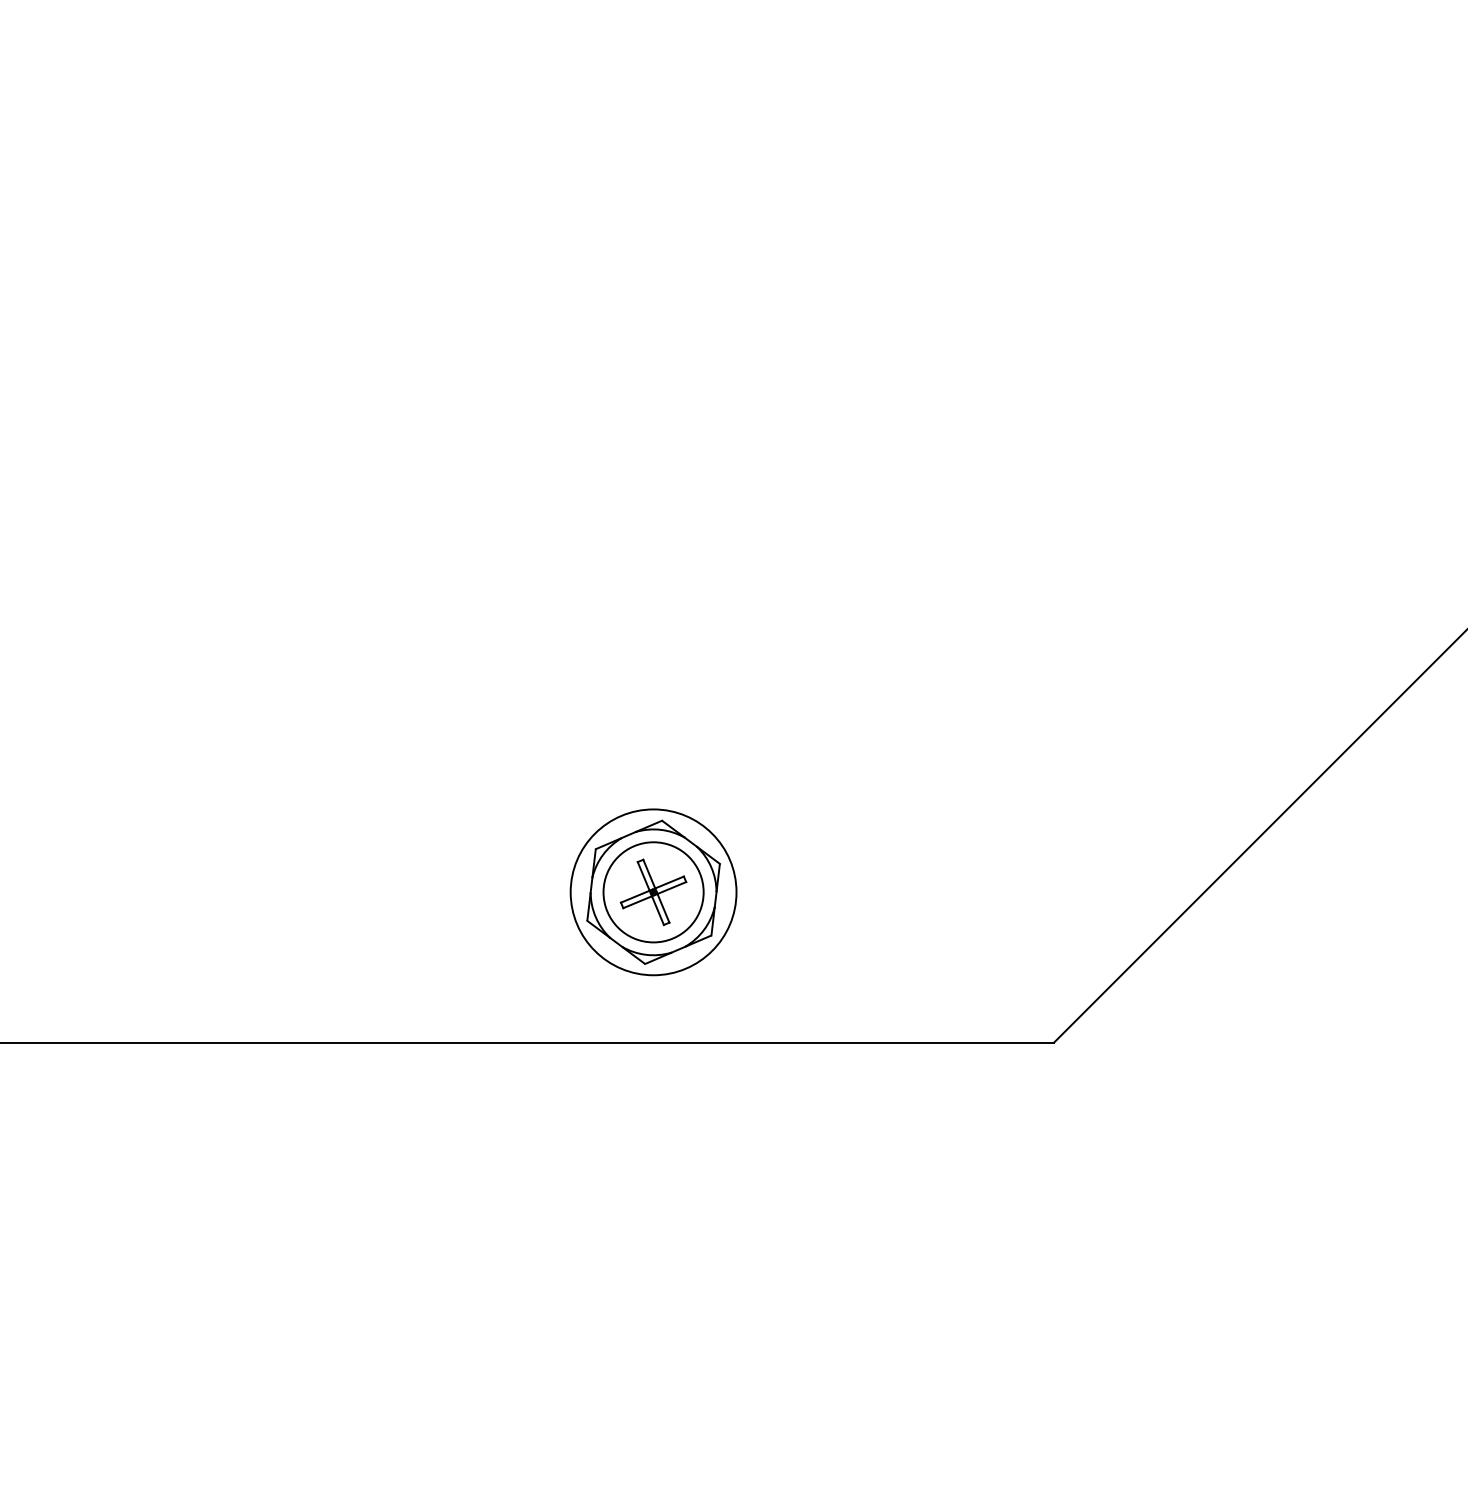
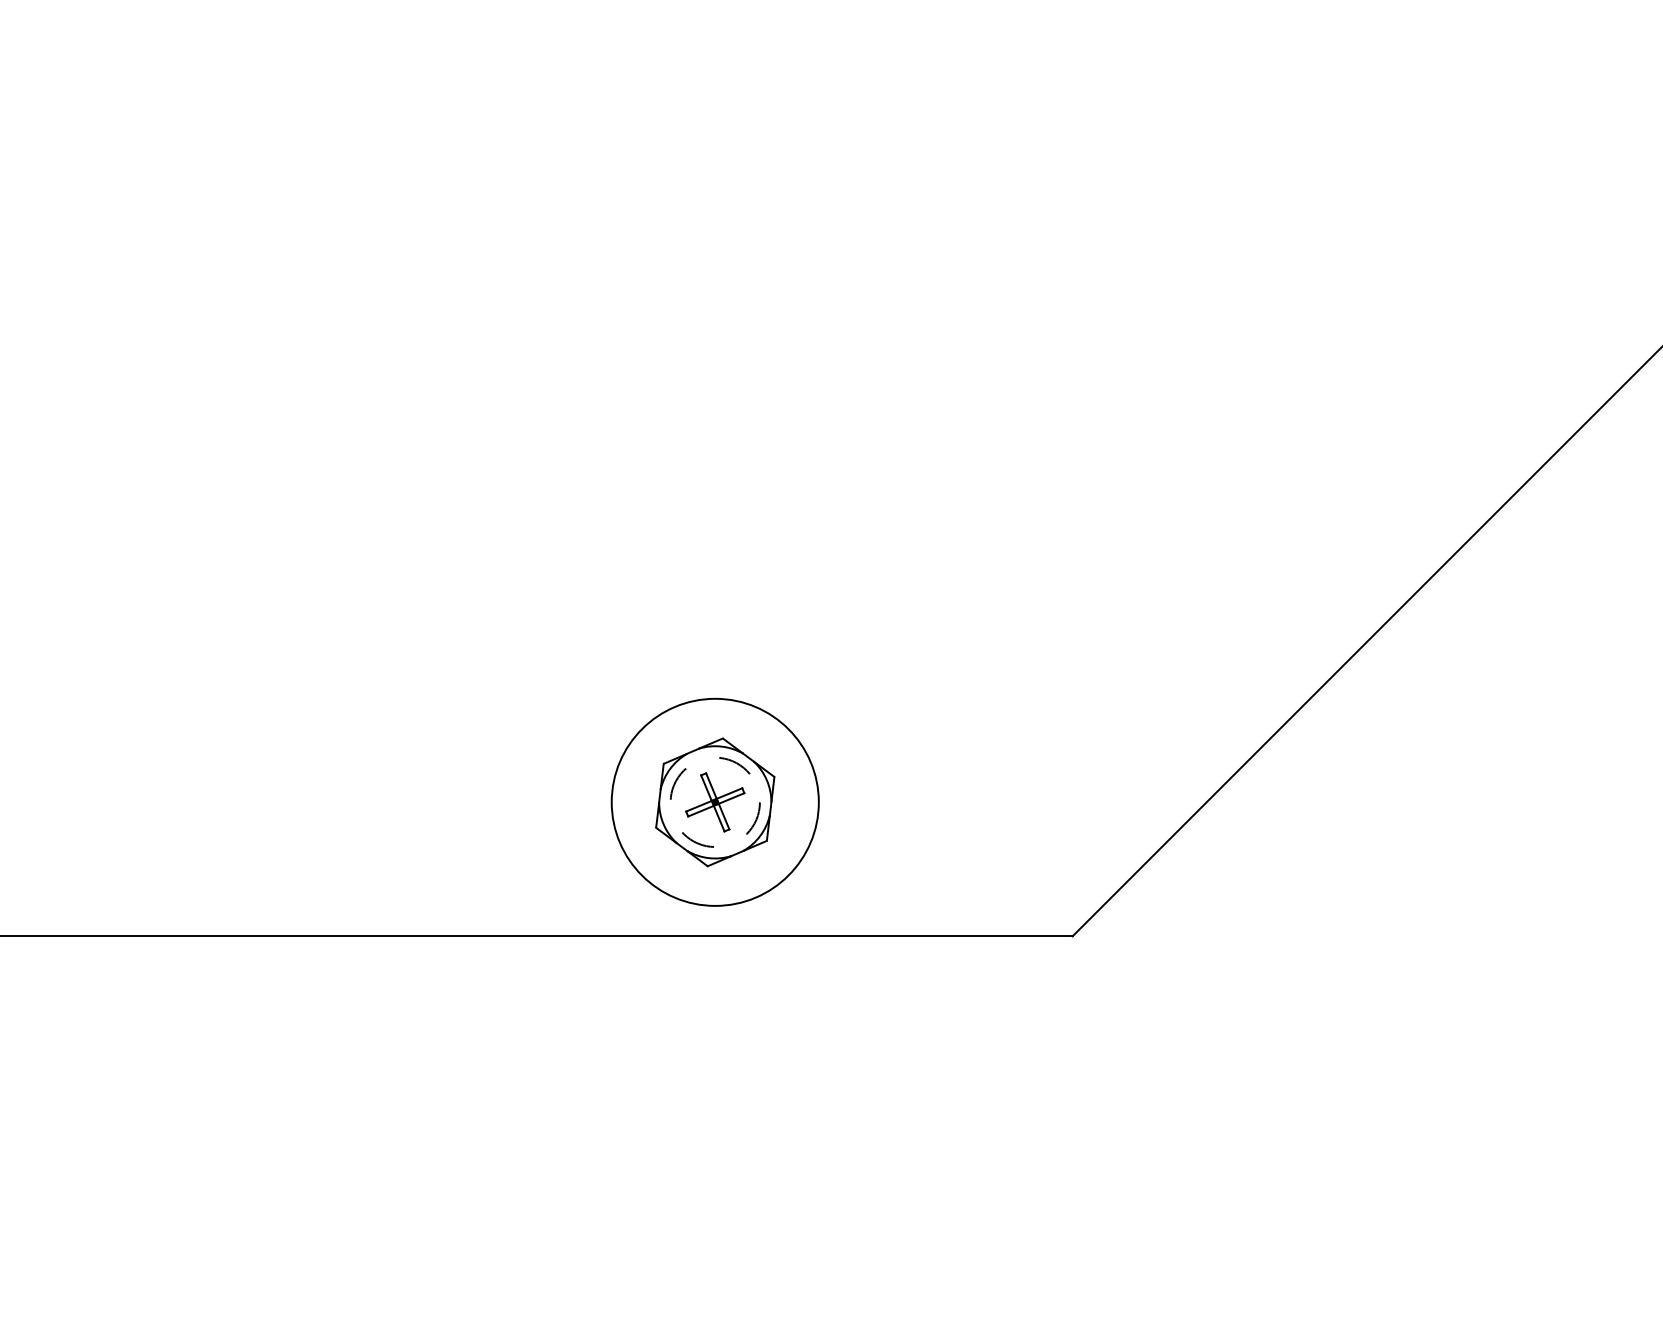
circle: (652, 892) -> (714, 802), solid -> dashed
circle: (653, 892) -> (715, 802), size x1.4

